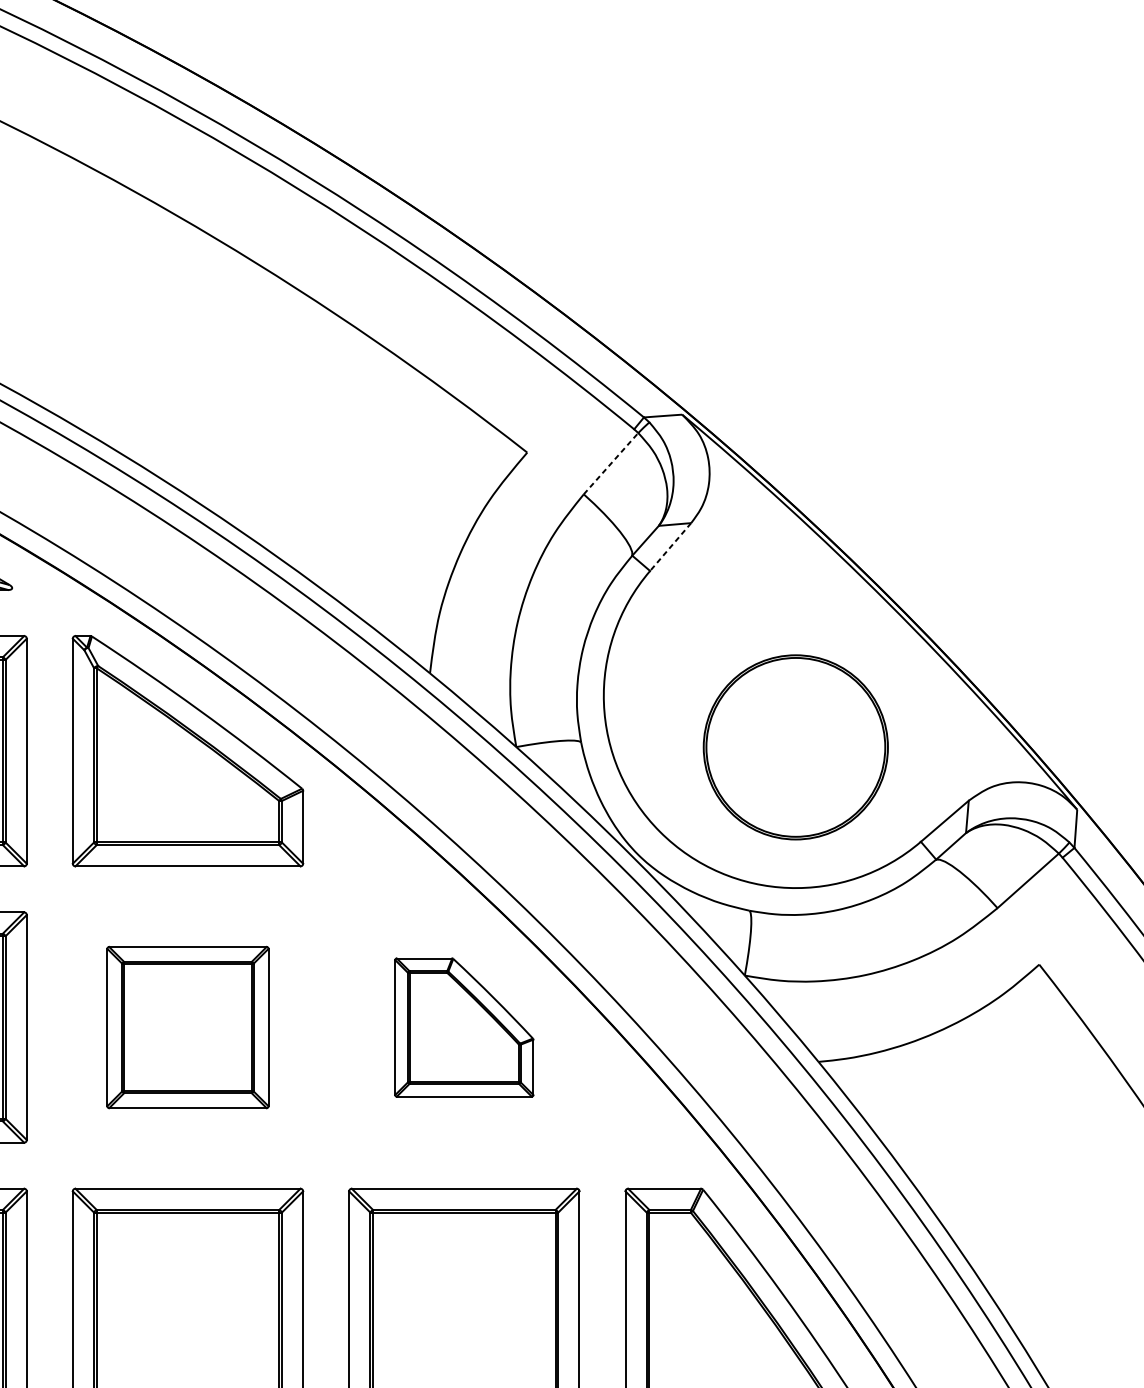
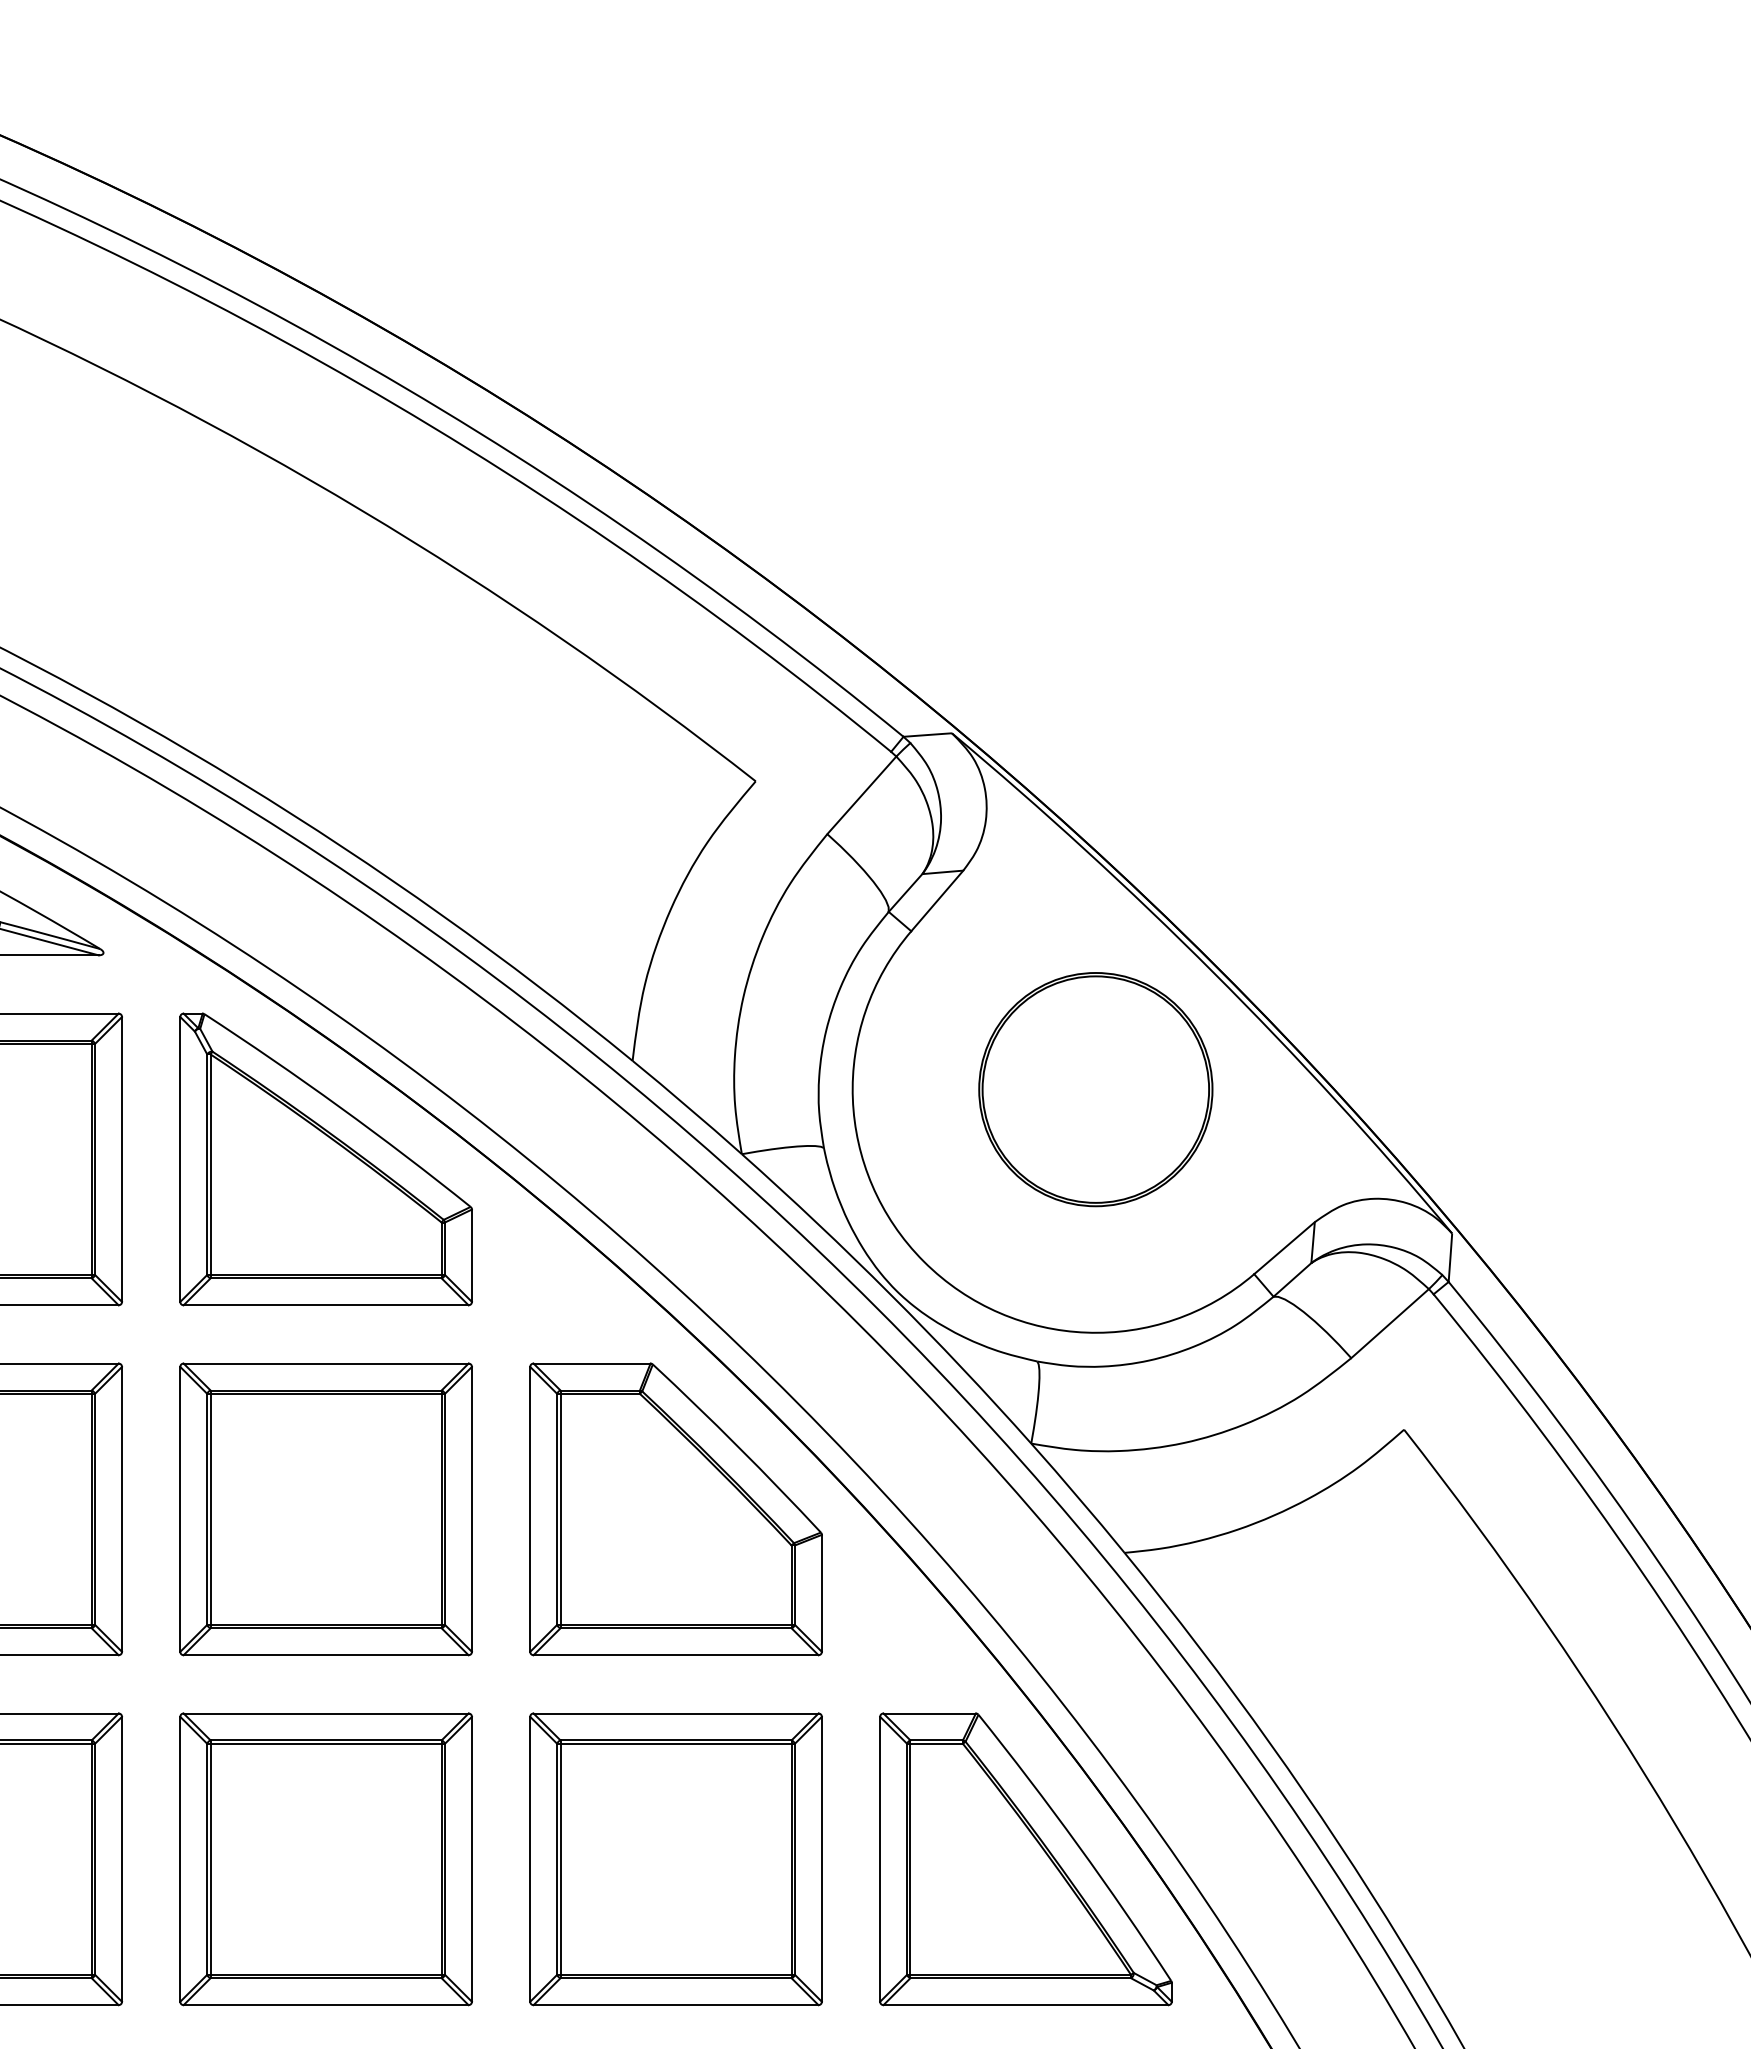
line: (610, 463) -> (861, 795), dashed -> solid
line: (670, 546) -> (937, 900), dashed -> solid
part: (795, 747) -> (1095, 1089), moved
part: (187, 1027) -> (325, 1509), size x1.43
part: (463, 1027) -> (675, 1509), size x1.67

